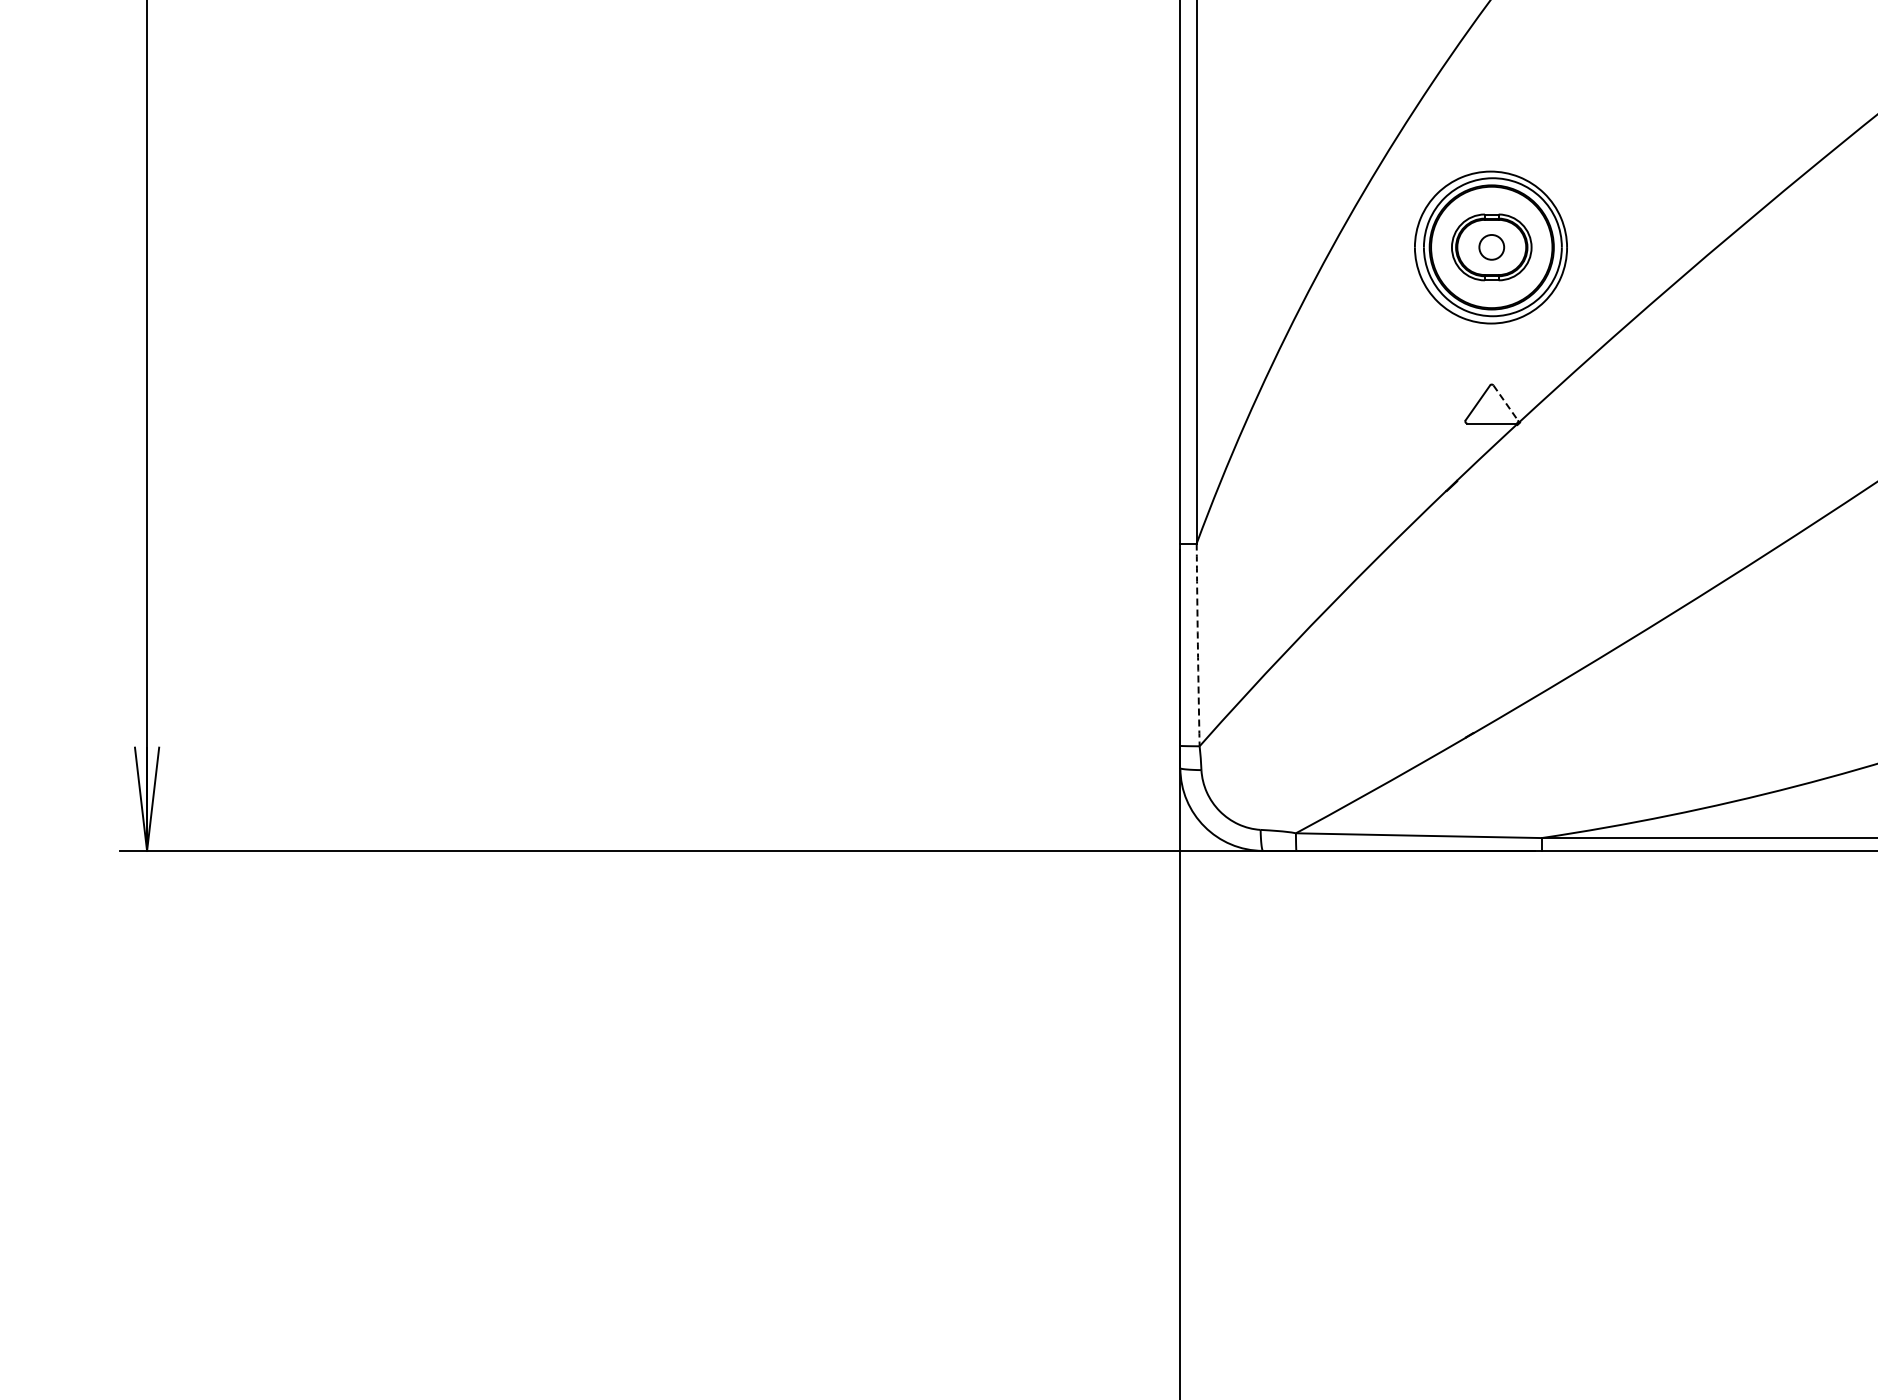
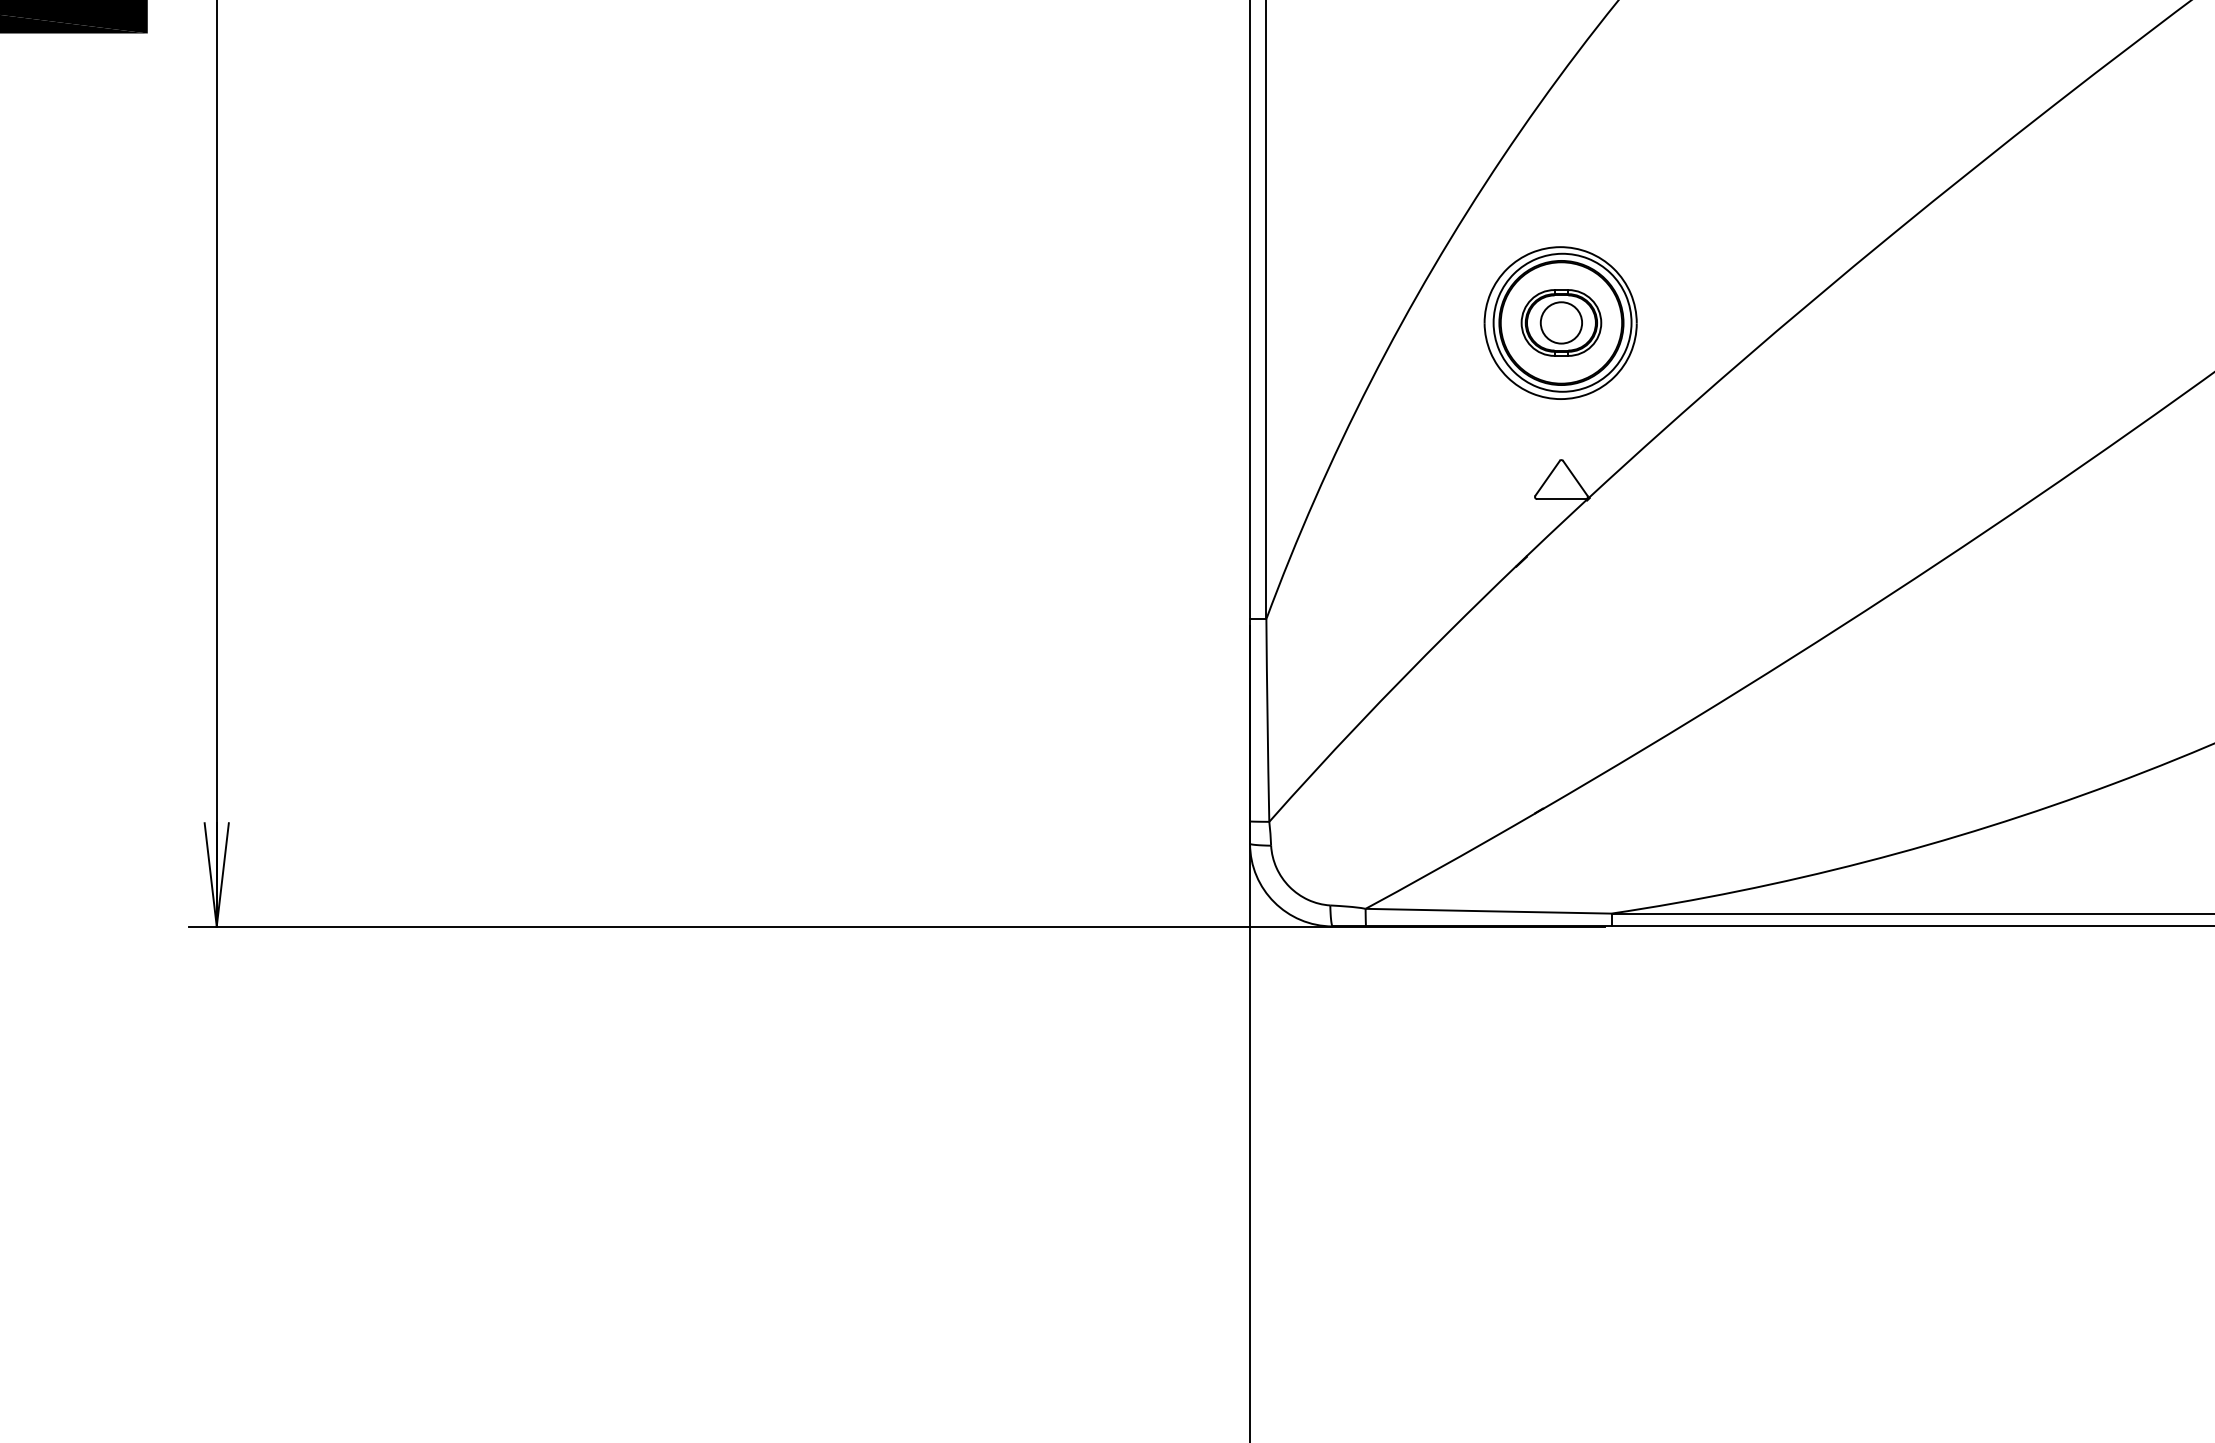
circle: (1491, 246) -> (1561, 322), size x1.67
line: (1505, 402) -> (1575, 478), dashed -> solid
arc: (1197, 644) -> (1267, 720), dashed -> solid

